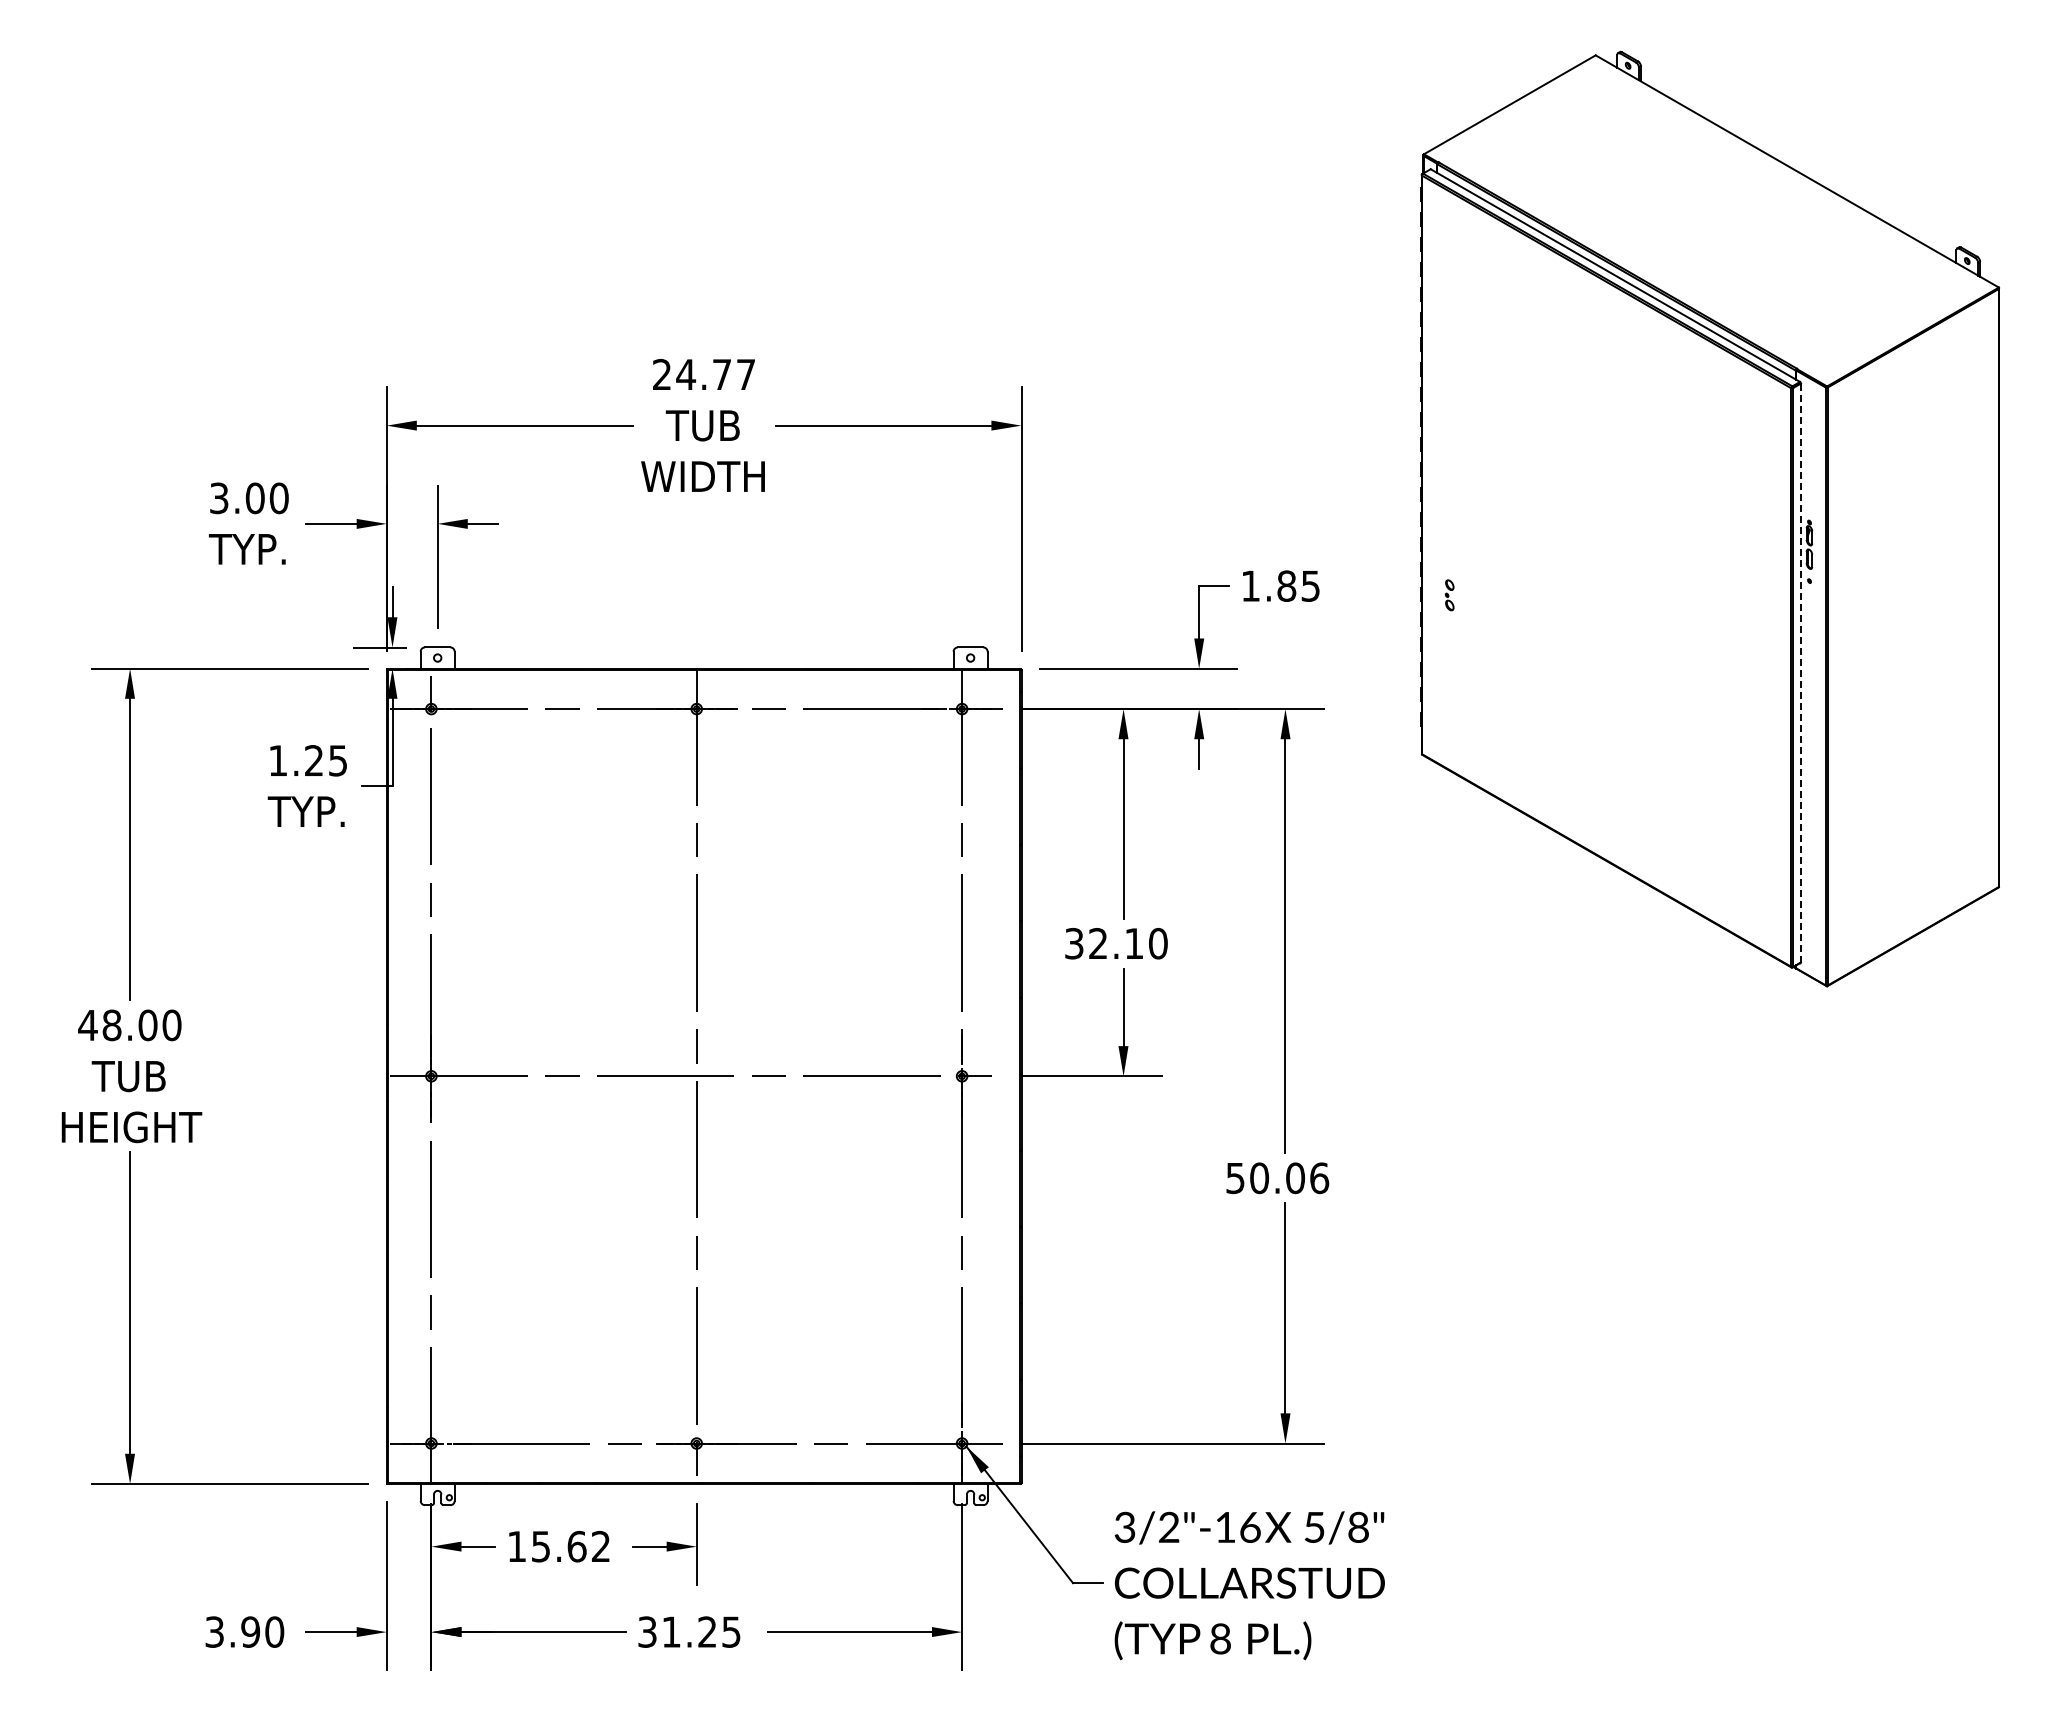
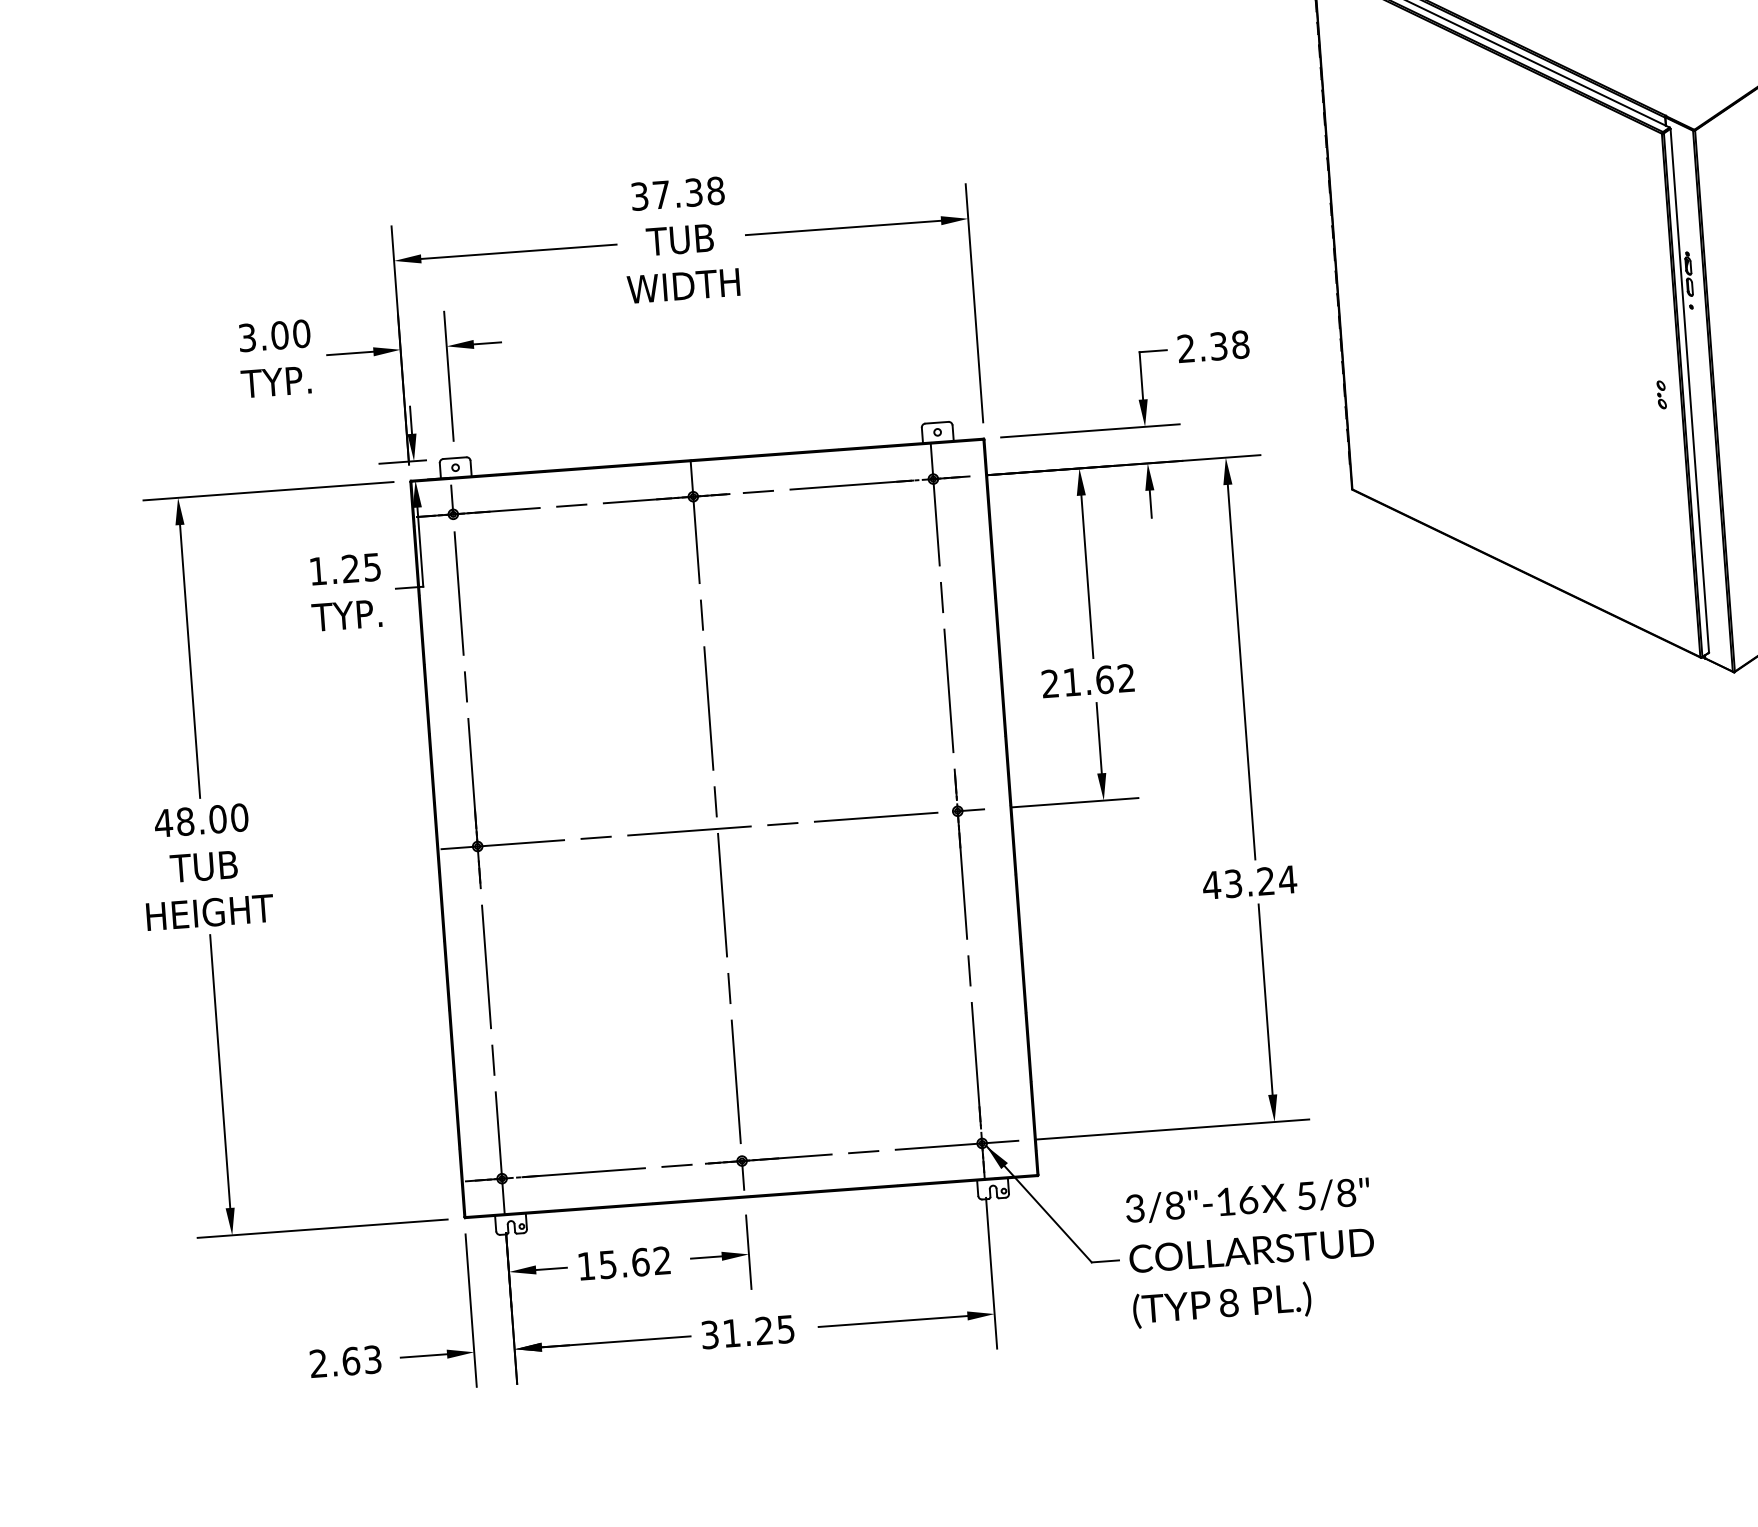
text: (704, 374) -> (678, 193), 24.77 -> 37.38
text: (1280, 585) -> (1213, 346), 1.85 -> 2.38
part: (1449, 595) -> (1661, 395), moved
line: (1801, 673) -> (1690, 391), dashed -> solid
text: (1116, 943) -> (1088, 680), 32.10 -> 21.62
text: (1277, 1178) -> (1249, 882), 50.06 -> 43.24
text: (1168, 1527) -> (1174, 1205), 3/2"-16 -> 3/8"-16
text: (244, 1631) -> (345, 1361), 3.90 -> 2.63

